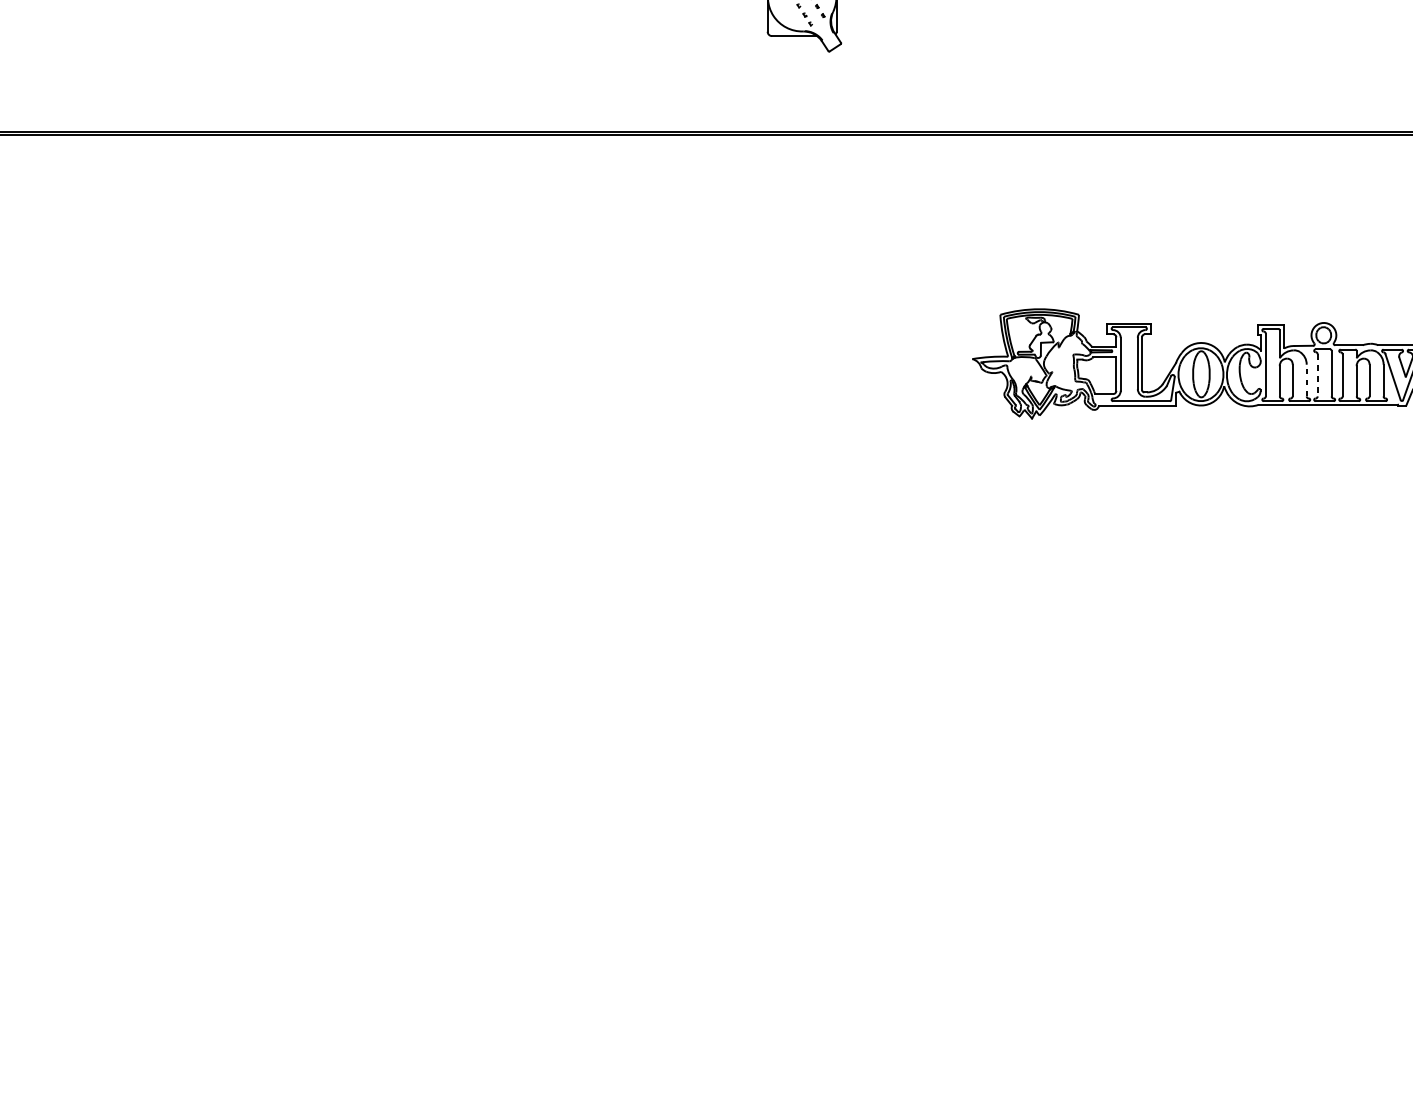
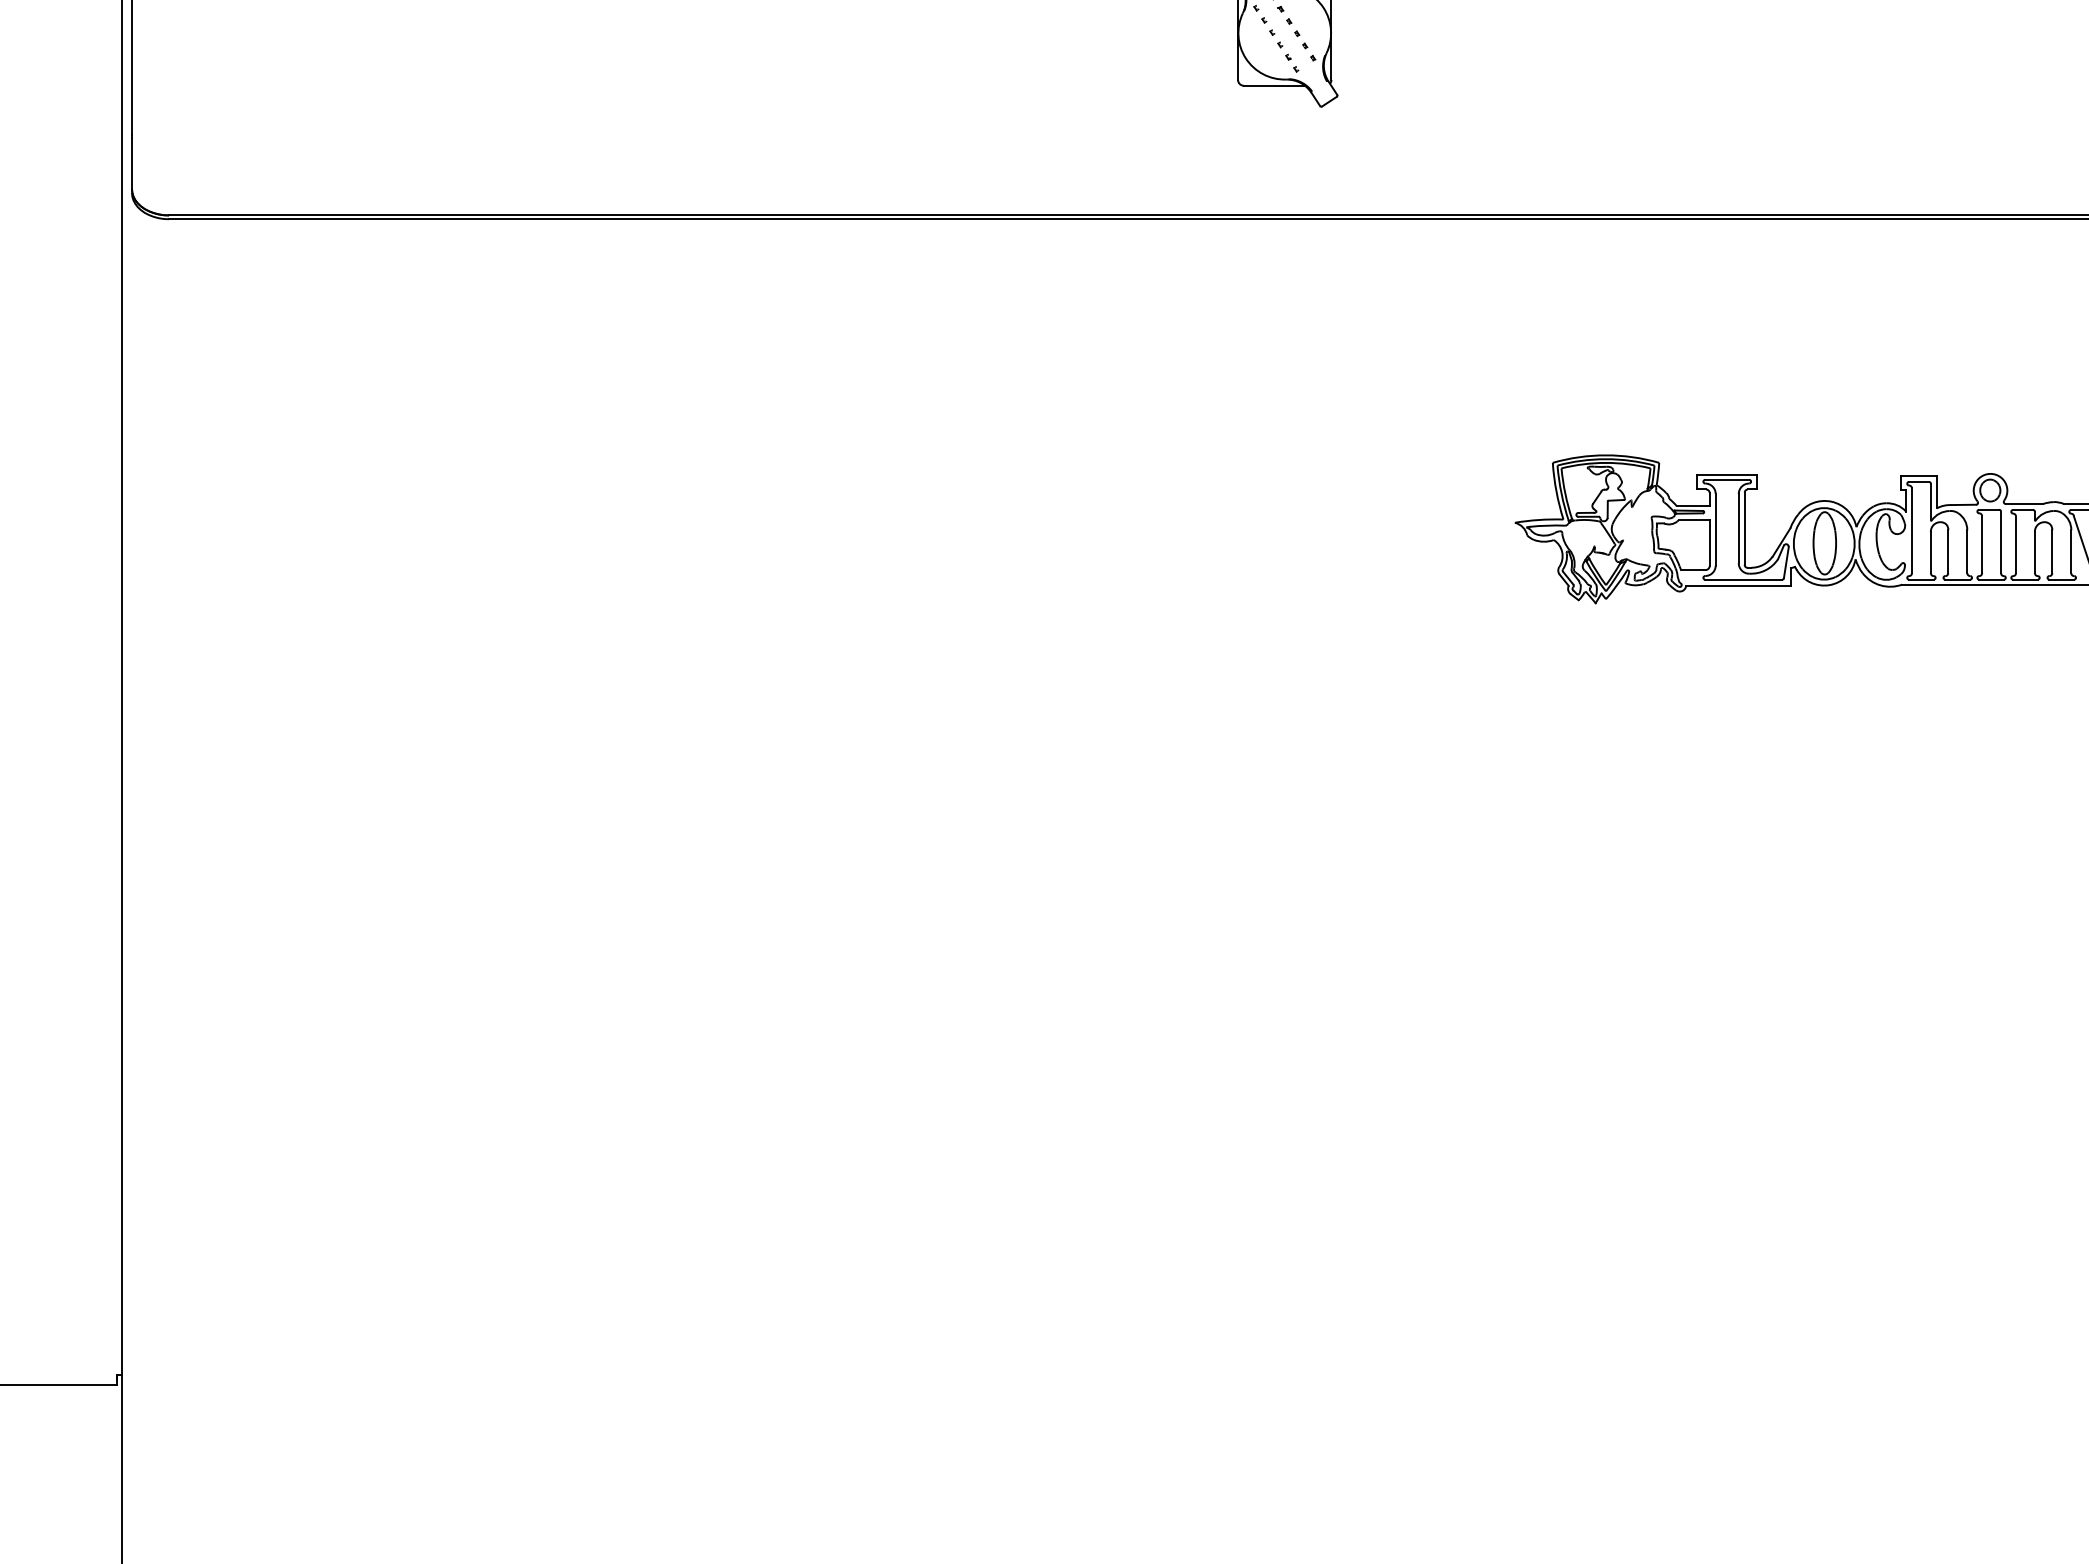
line: (1317, 375) -> (1982, 545), dashed -> solid
line: (1306, 380) -> (1967, 551), dashed -> solid

